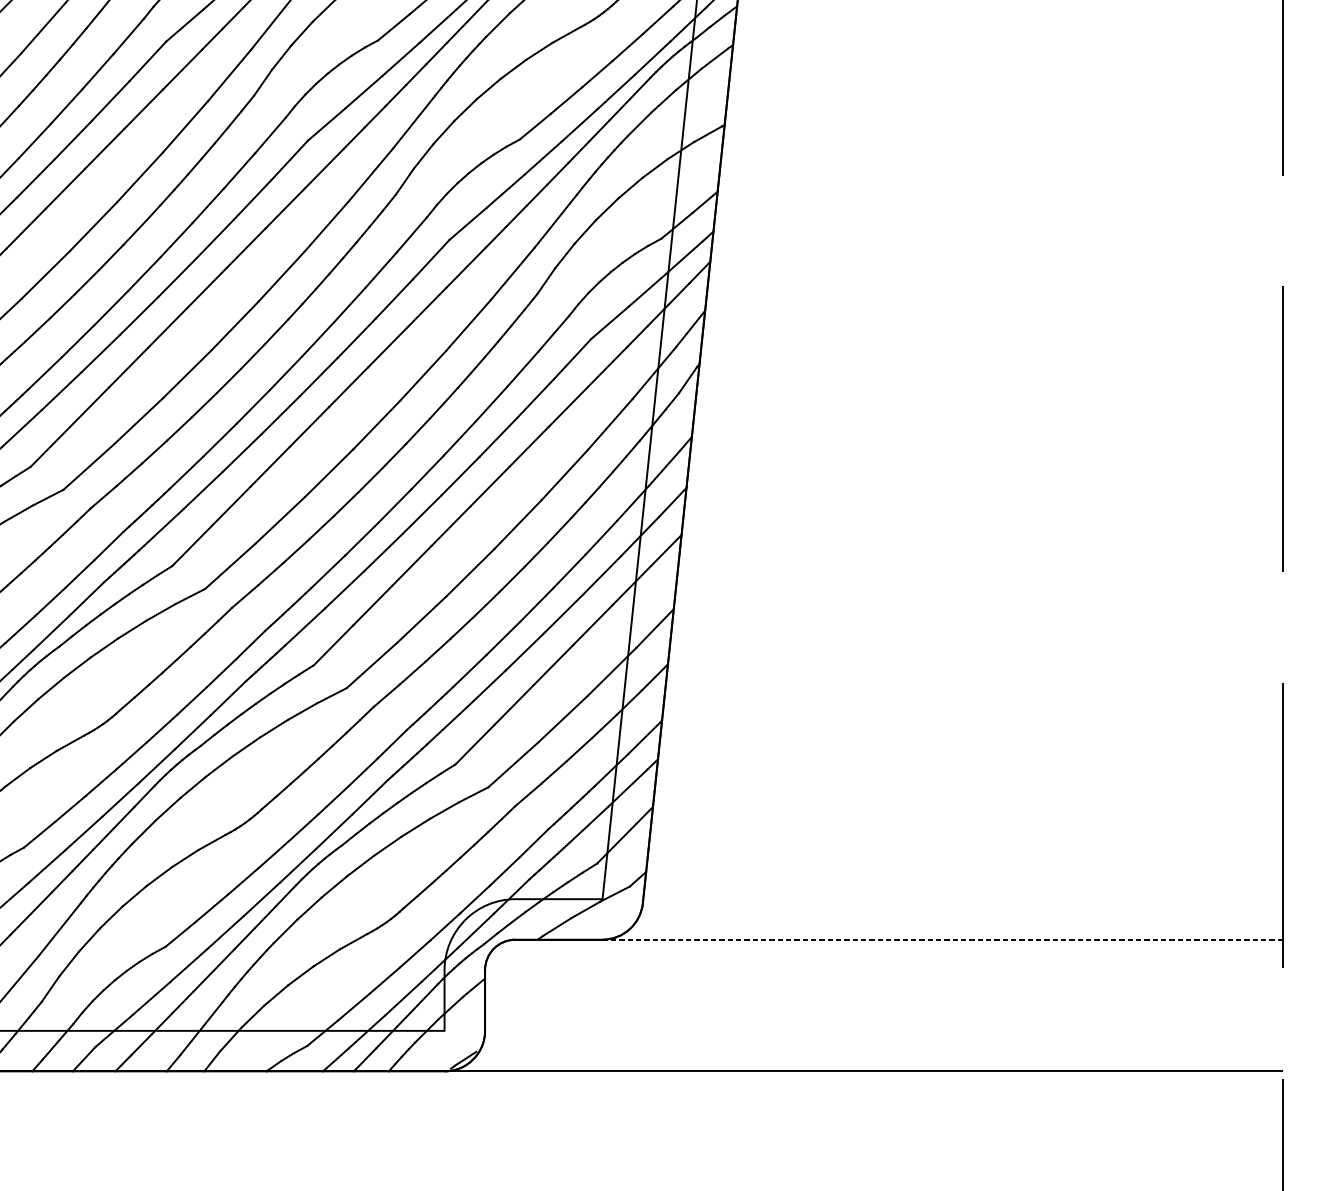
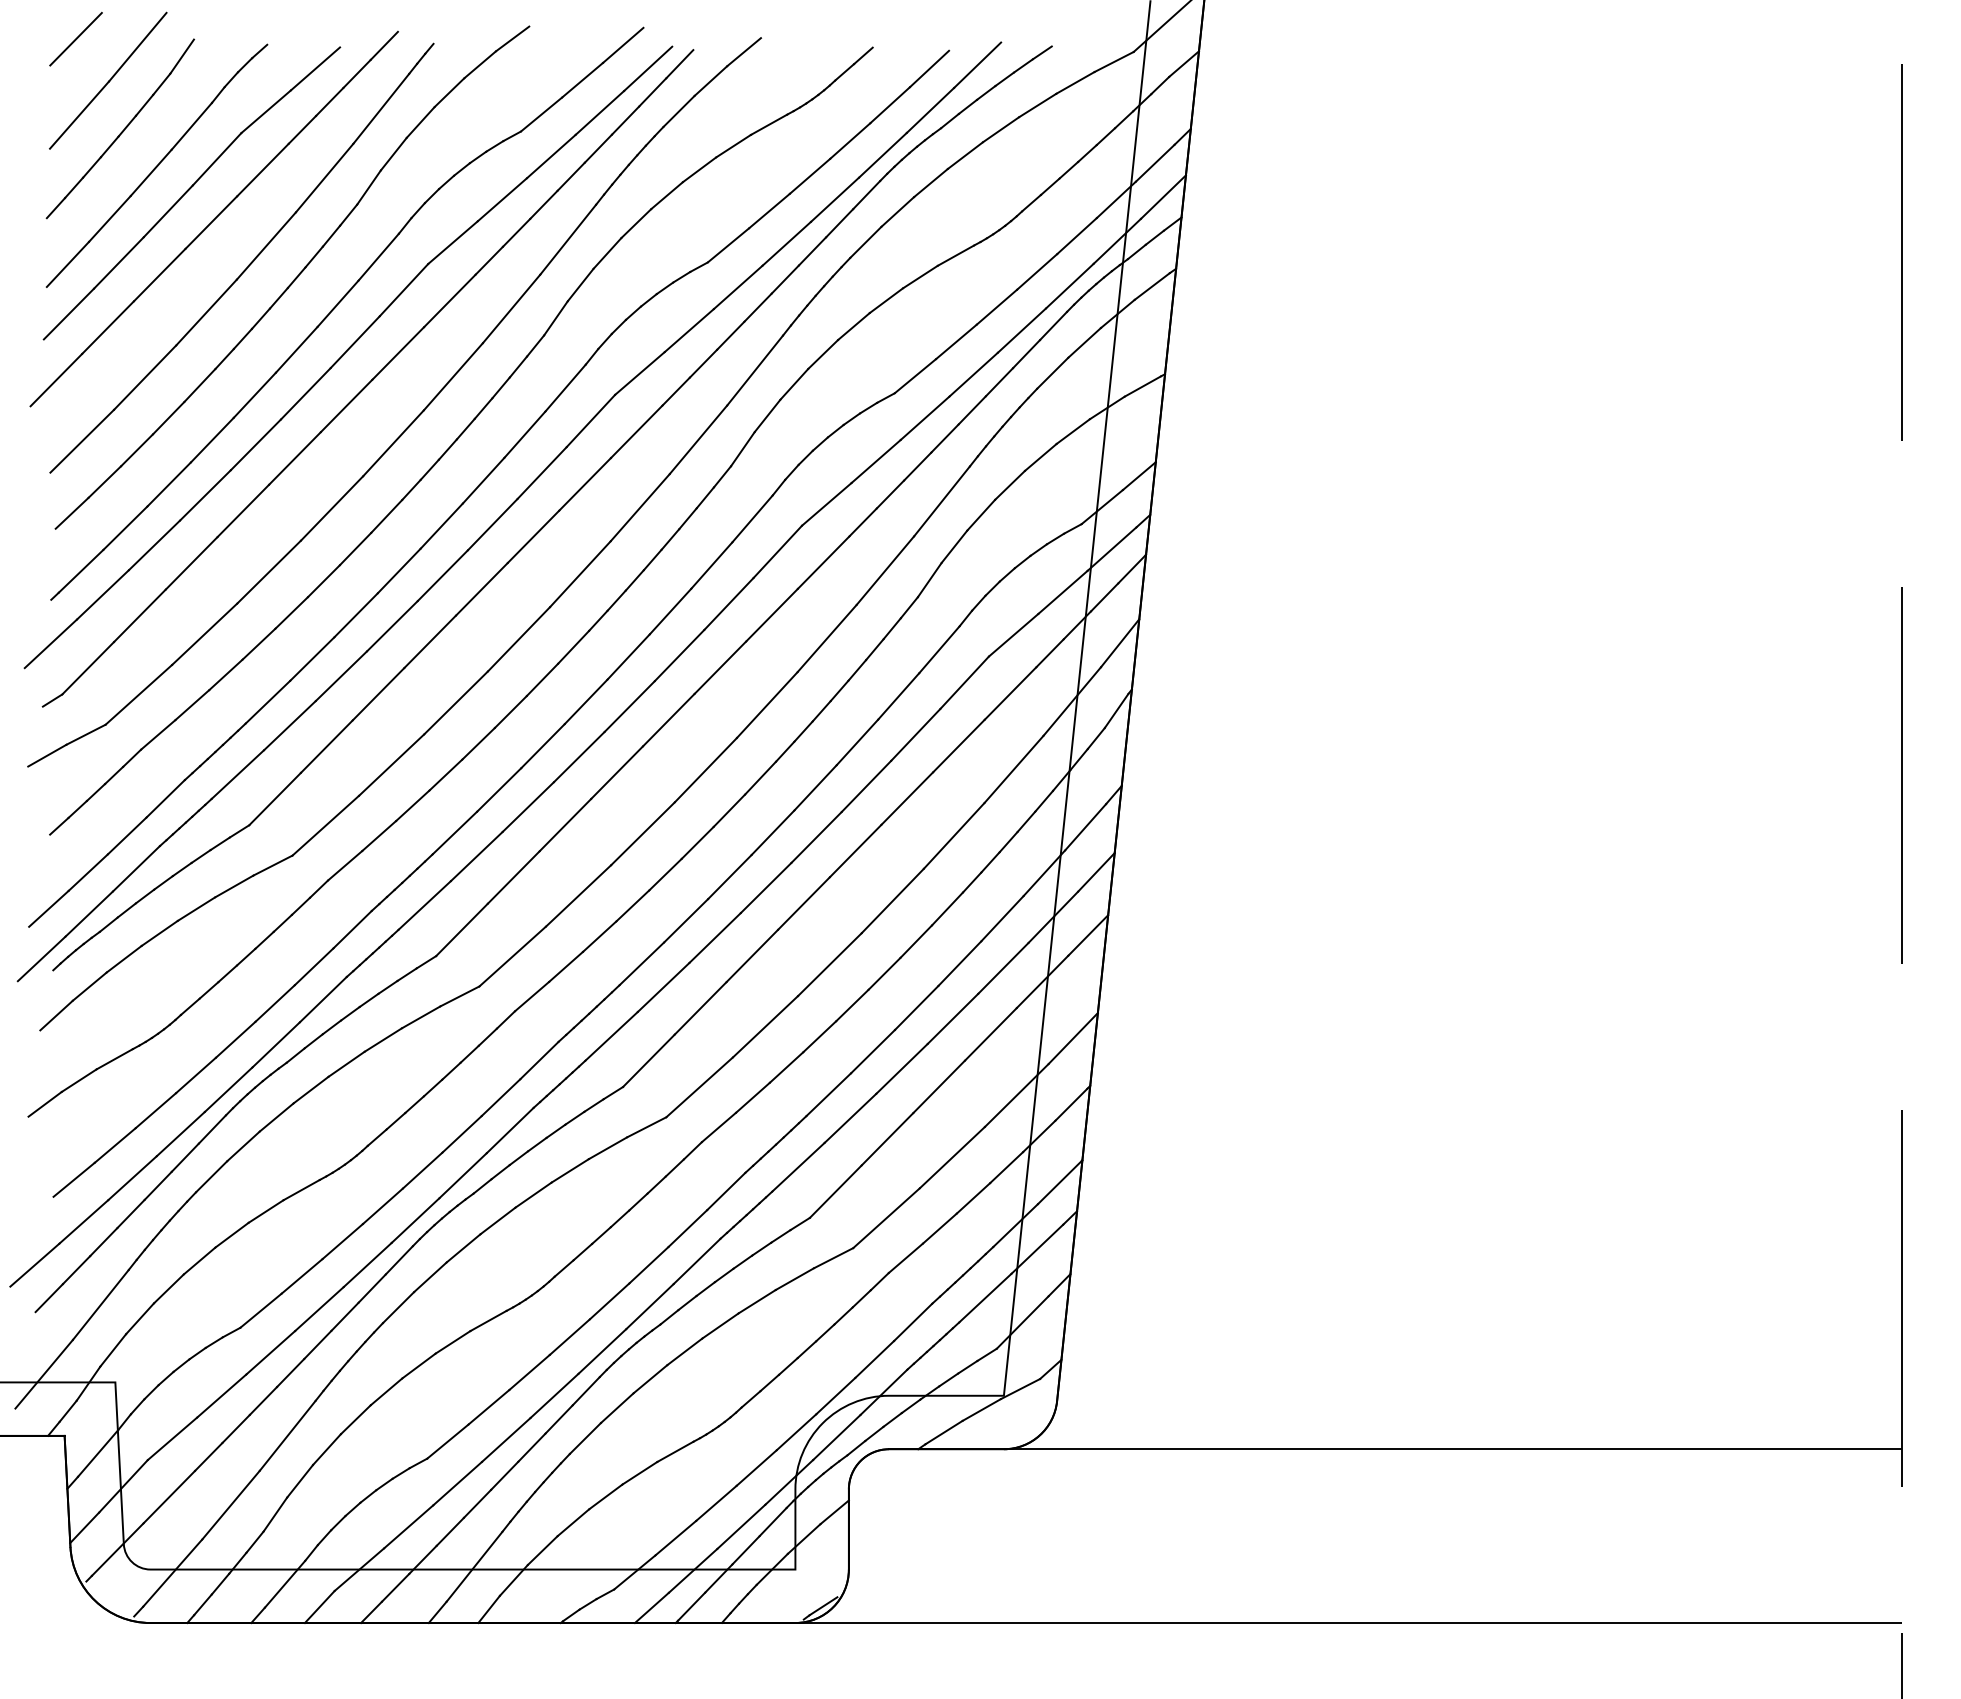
line: (943, 939) -> (1453, 1449), dashed -> solid

